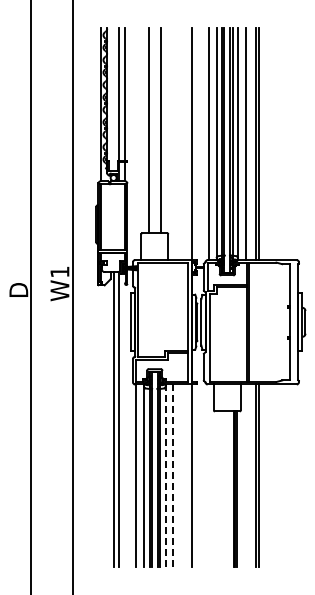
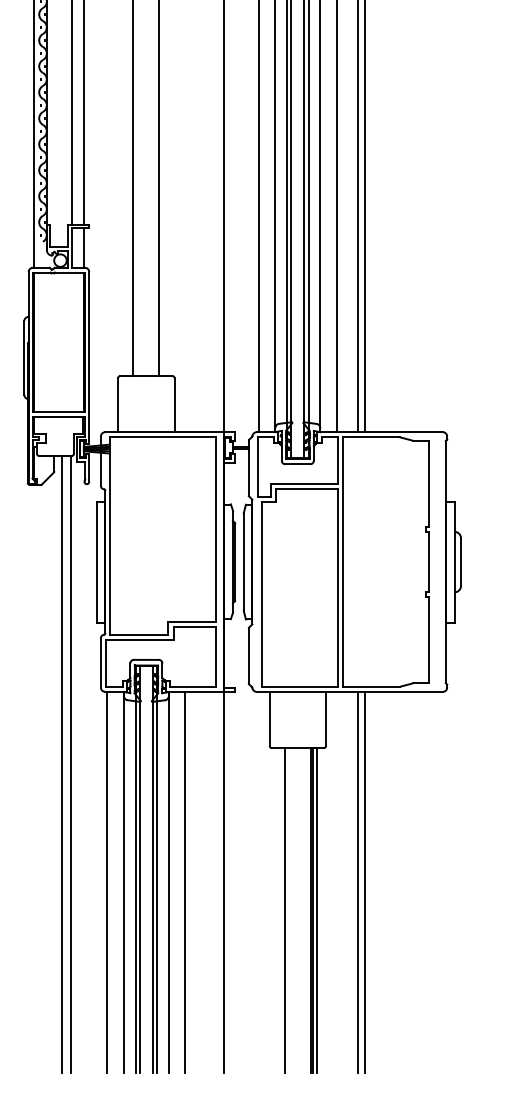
line: (165, 475) -> (168, 881), dashed -> solid
line: (173, 475) -> (185, 881), dashed -> solid
line: (221, 488) -> (285, 909), added

